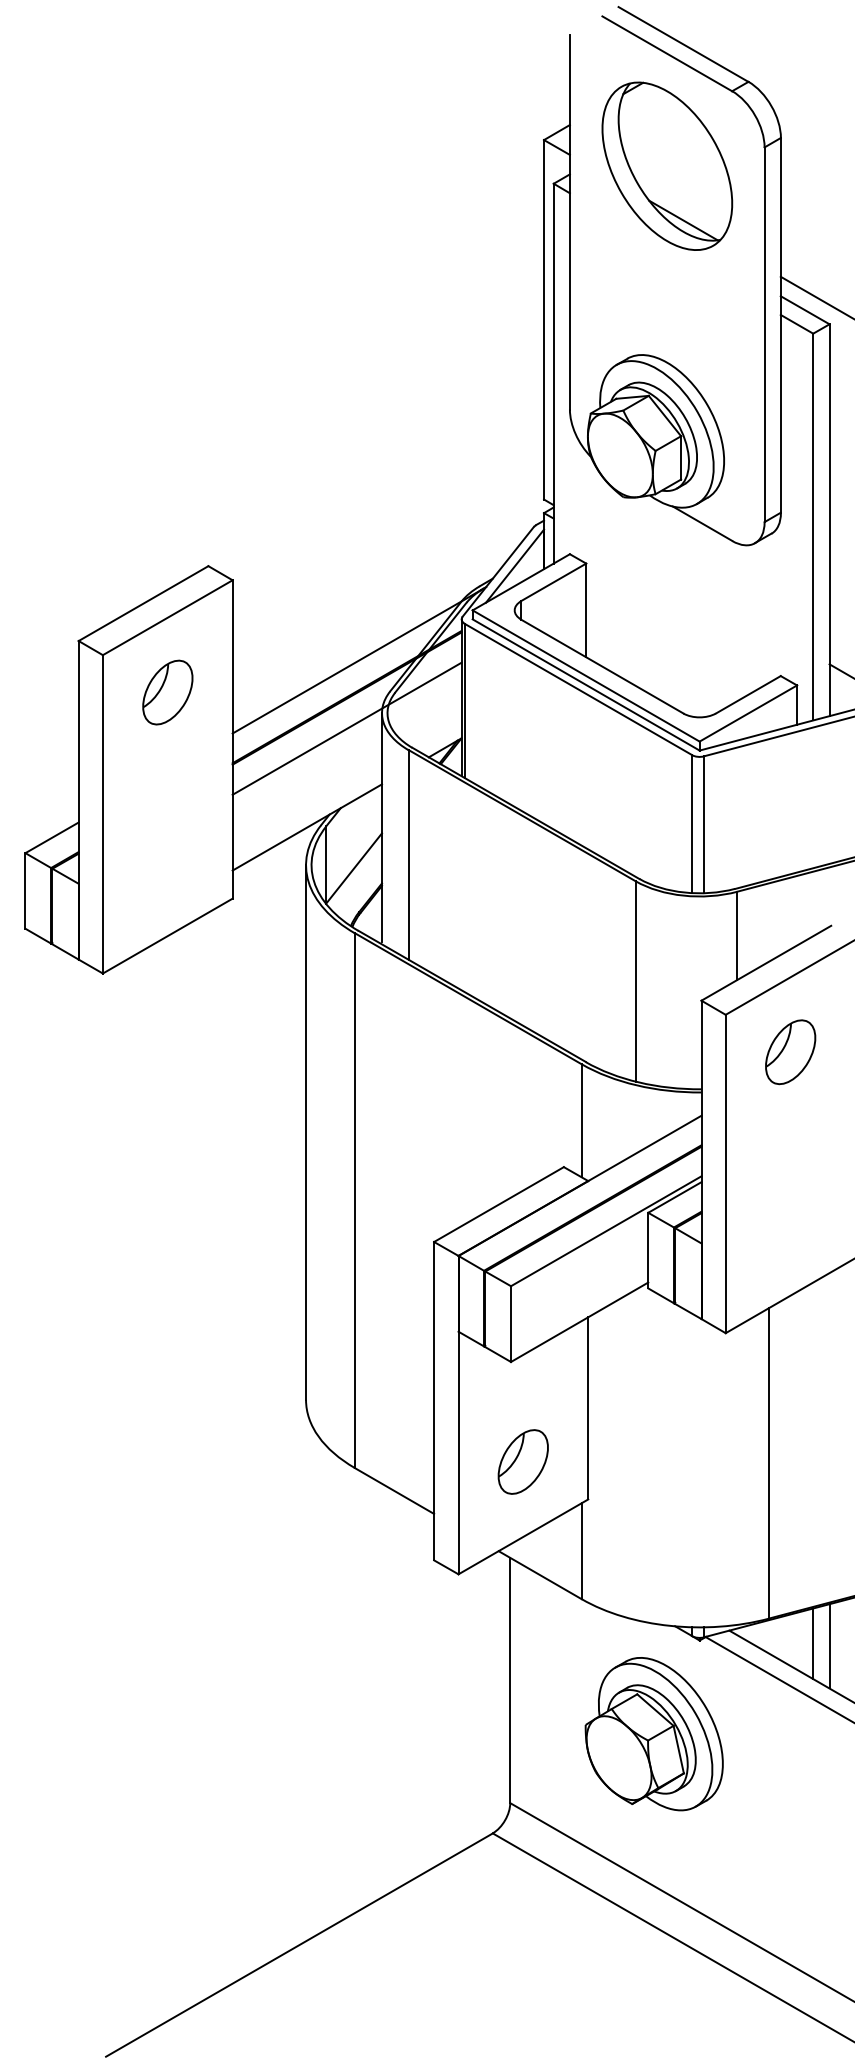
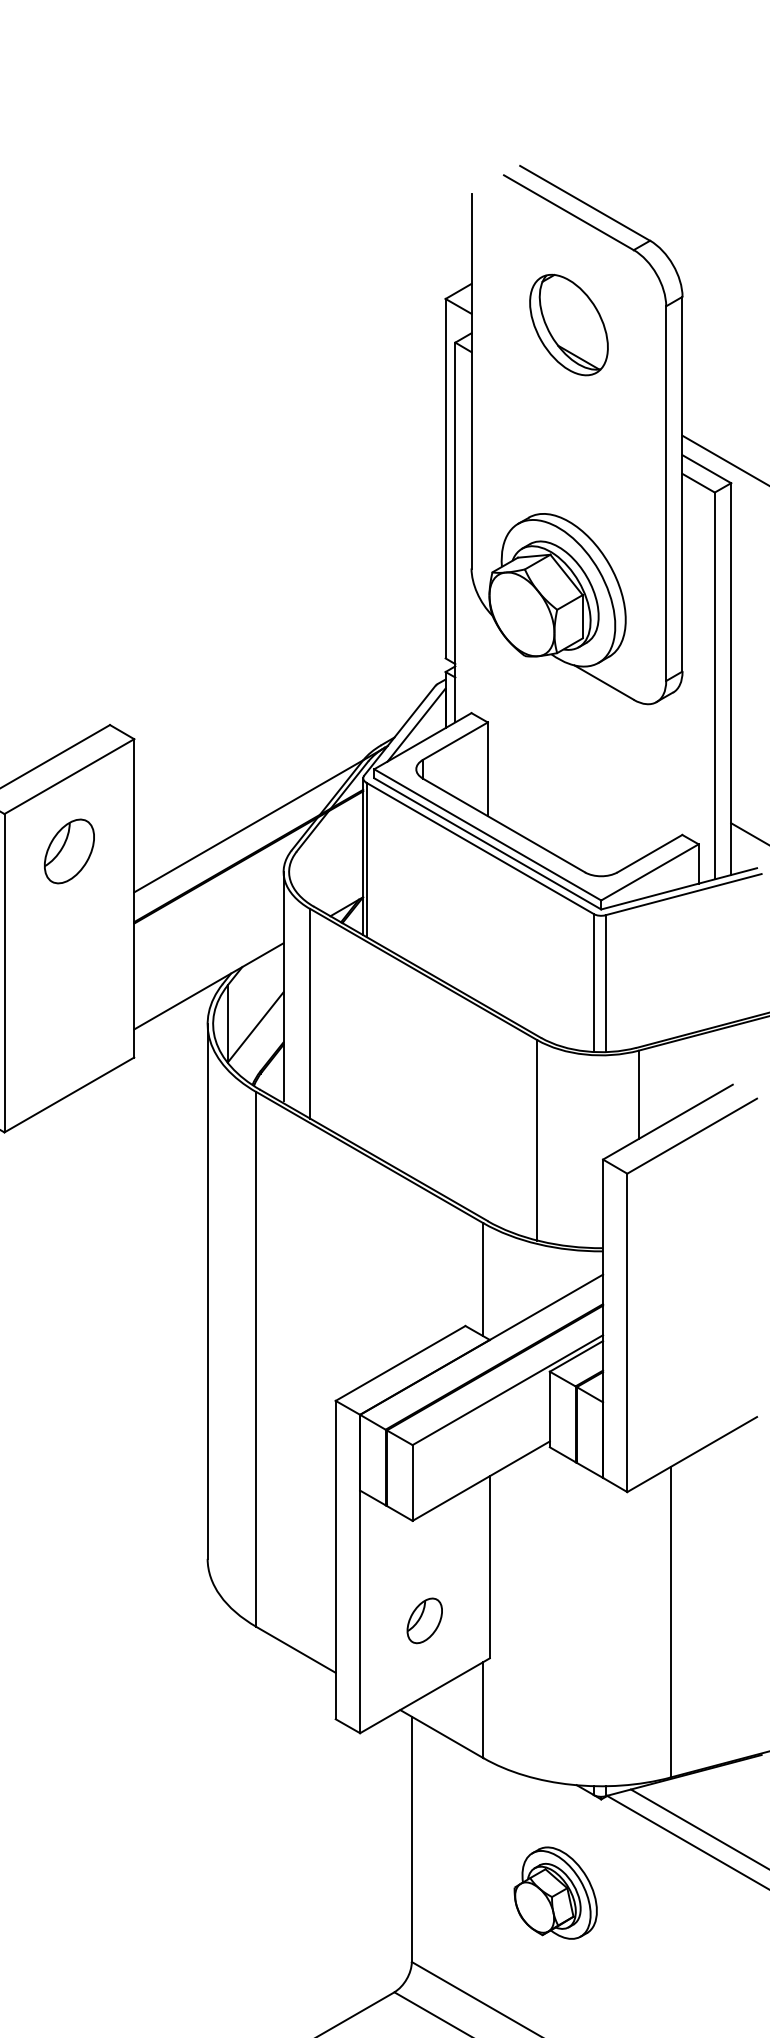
part: (667, 165) -> (569, 324), size x0.6
line: (346, 728) -> (248, 887), removed
part: (790, 1052) -> (692, 1211), removed
part: (522, 1461) -> (424, 1620), size x0.7
line: (813, 1643) -> (715, 1802), removed
line: (829, 1646) -> (731, 1805), removed
part: (653, 1734) -> (555, 1893), size x0.6

